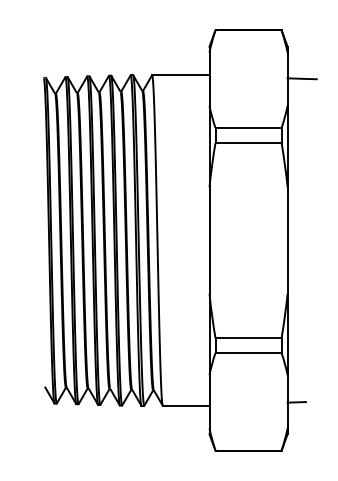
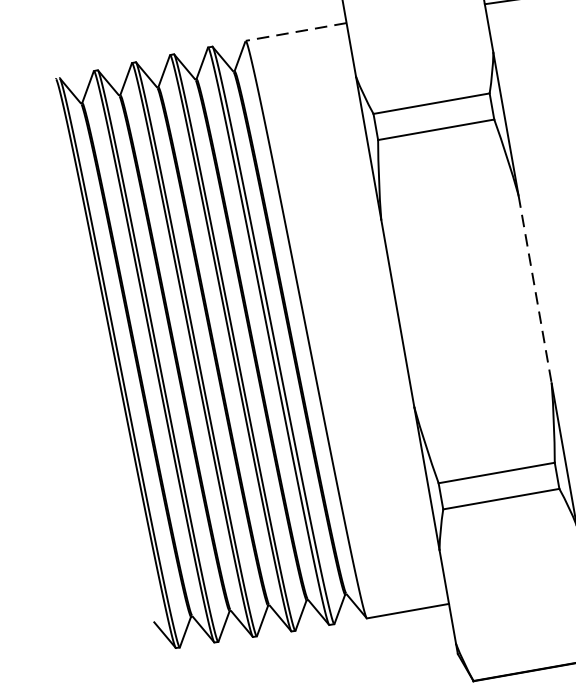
line: (180, 75) -> (295, 32), solid -> dashed
line: (287, 241) -> (535, 291), solid -> dashed

